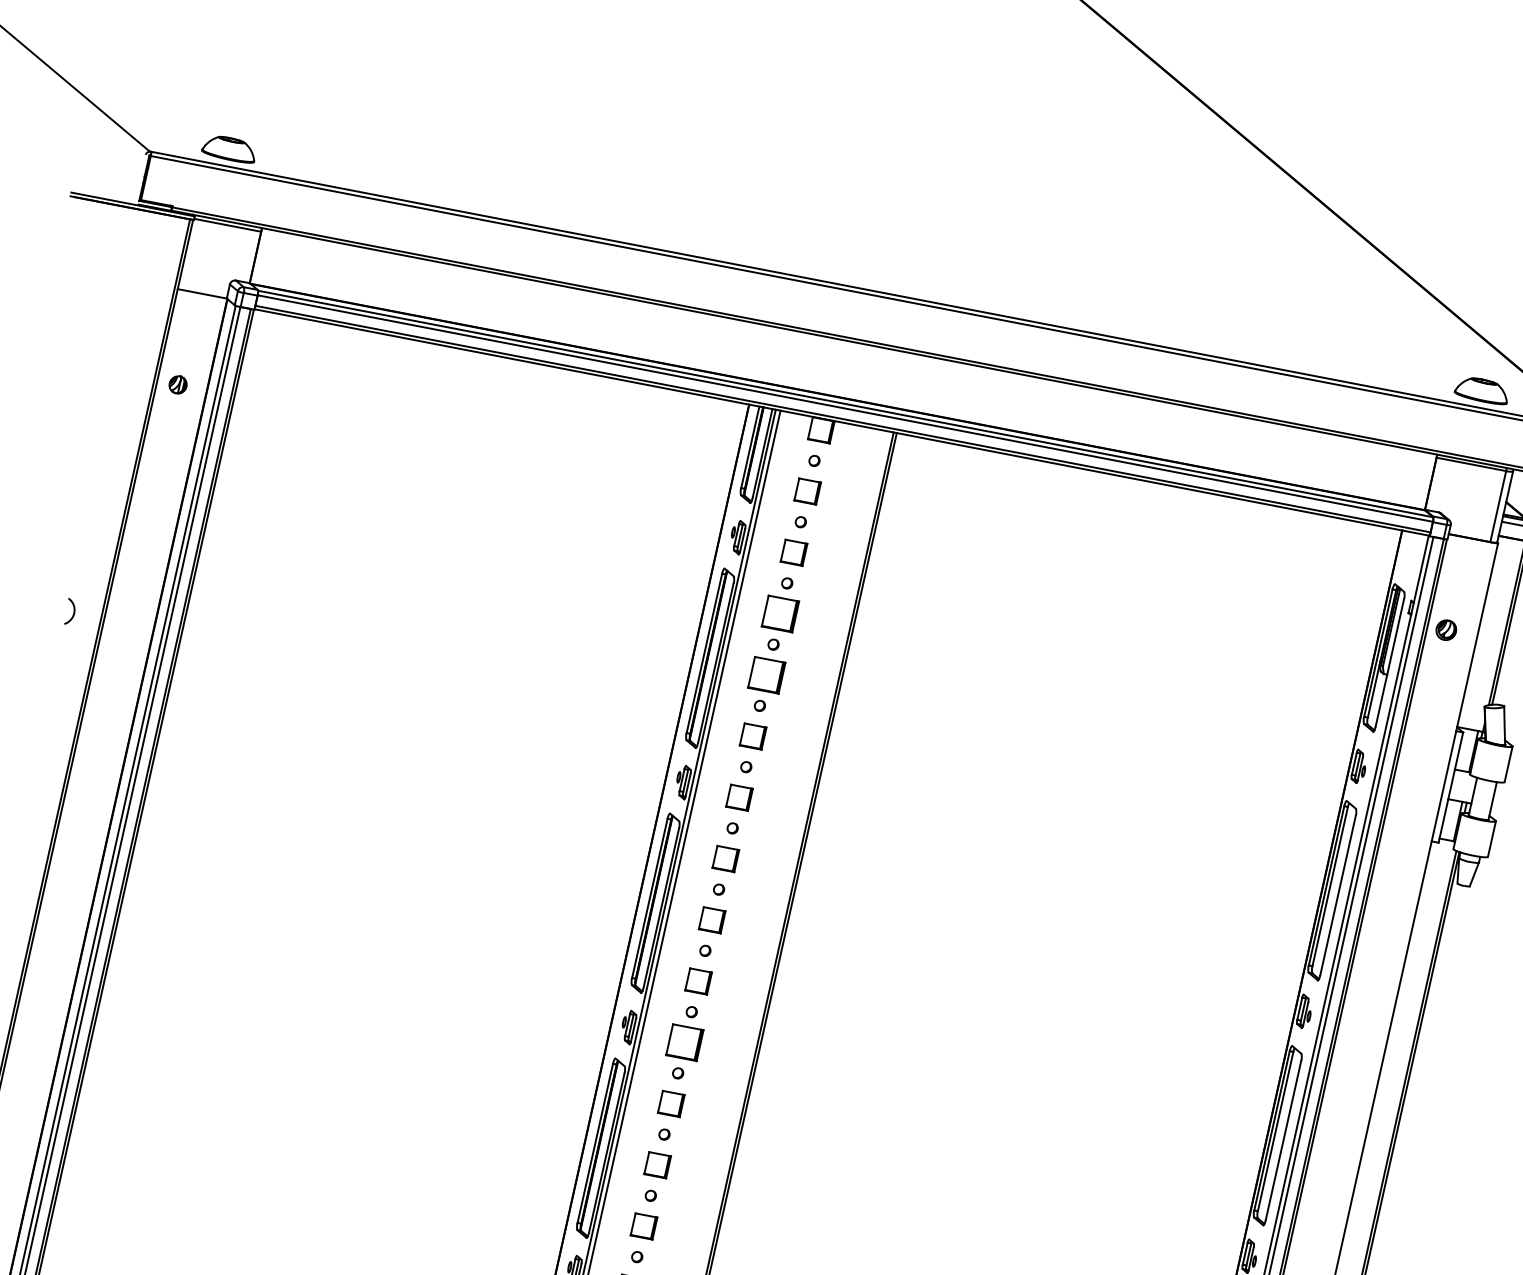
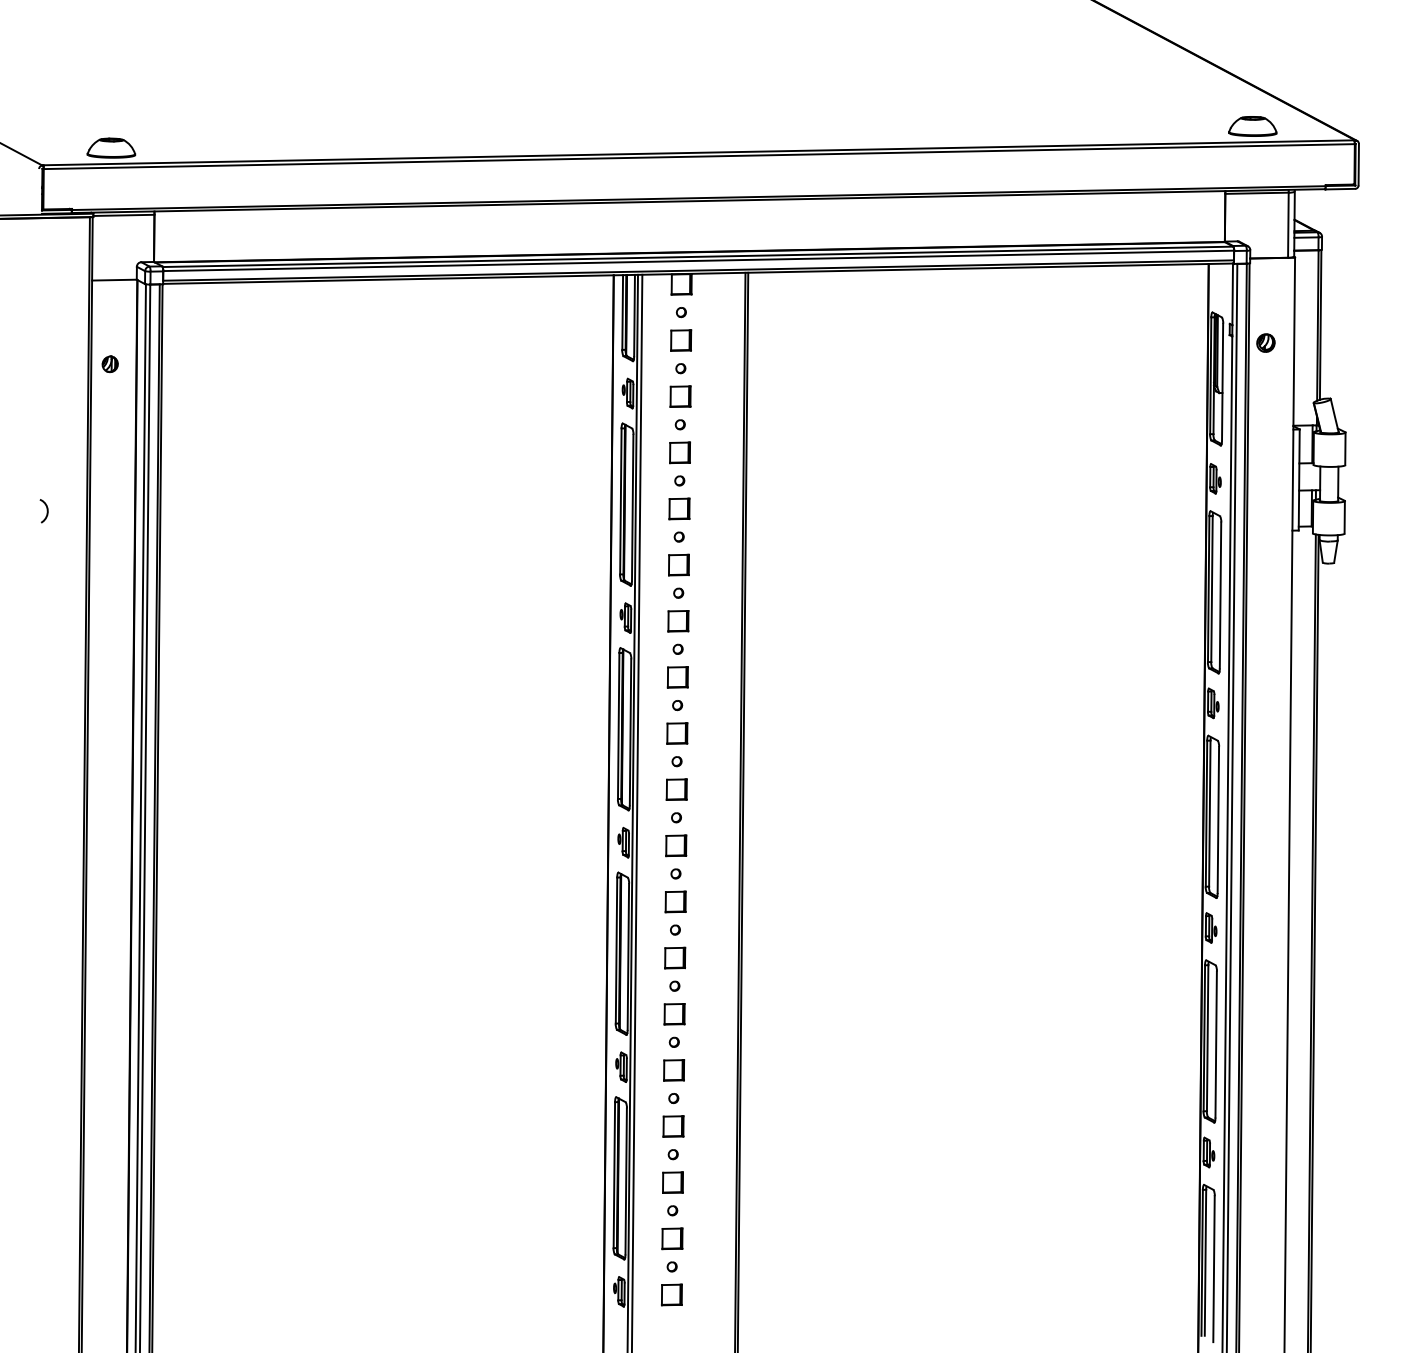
curve: (72, 612) -> (46, 511), moved
part: (779, 613) -> (679, 452), size x0.71
part: (766, 674) -> (679, 508), size x0.71
part: (685, 1042) -> (676, 845), size x0.71

